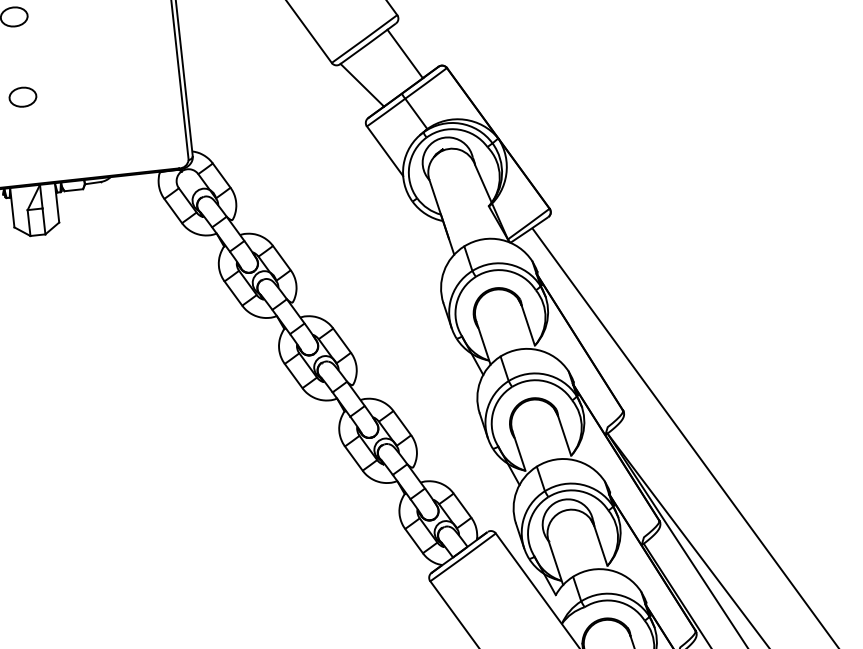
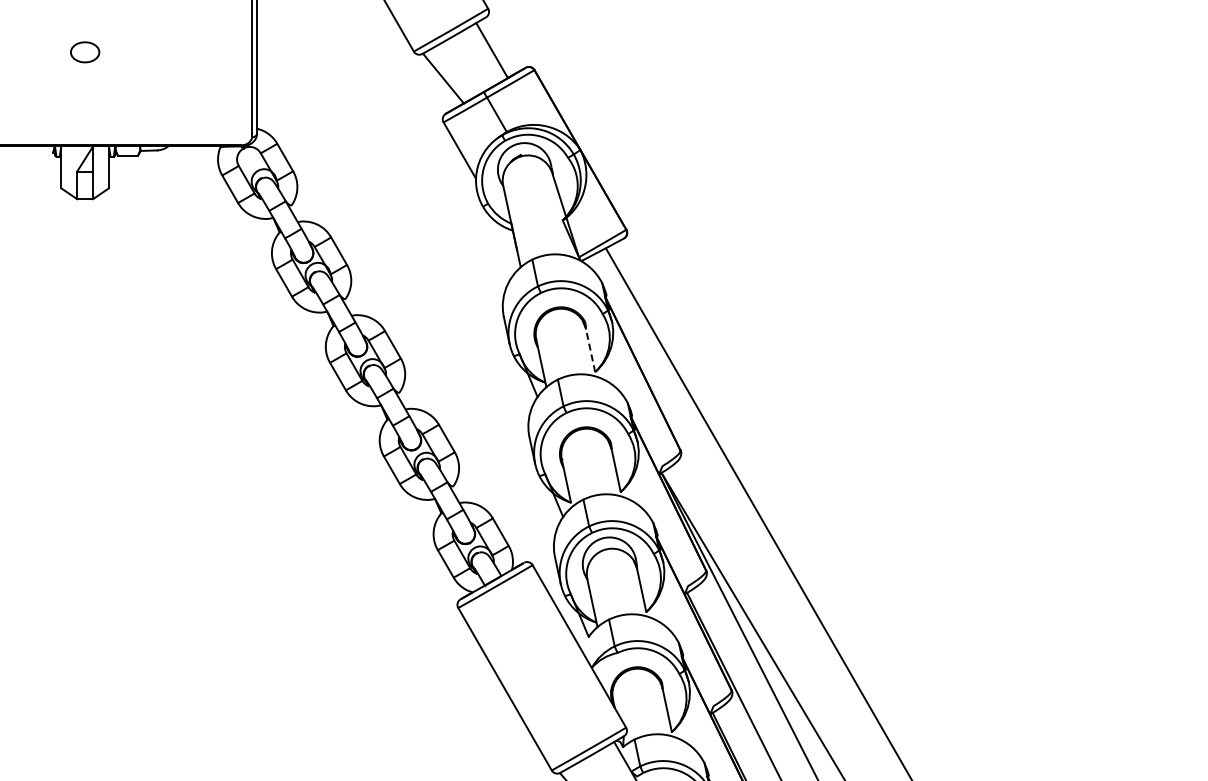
line: (528, 324) -> (590, 349), solid -> dashed

